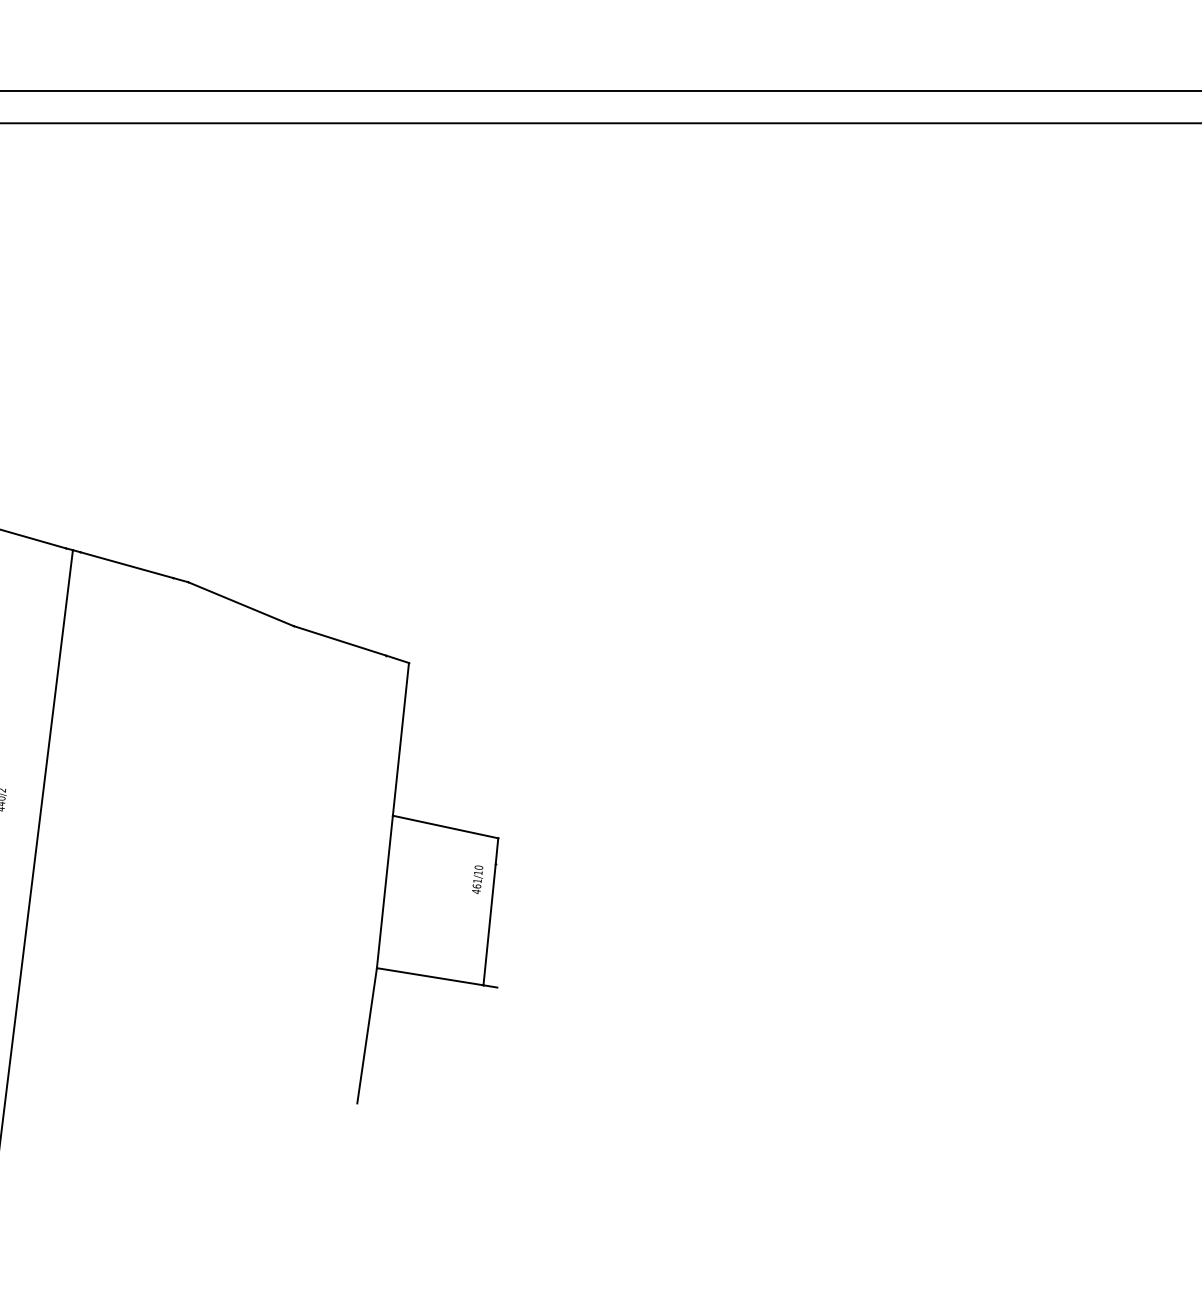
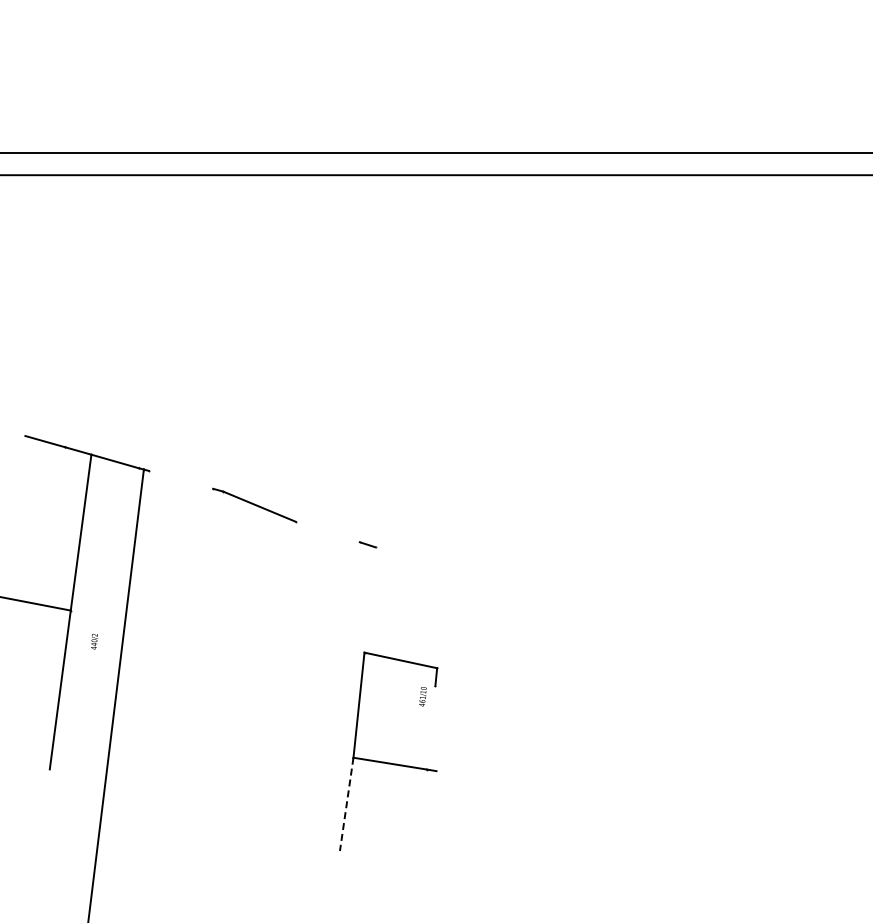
line: (127, 564) -> (181, 479), removed
line: (339, 640) -> (327, 531), removed
line: (400, 738) -> (369, 599), removed
line: (488, 924) -> (430, 727), removed
line: (366, 1035) -> (346, 804), solid -> dashed

